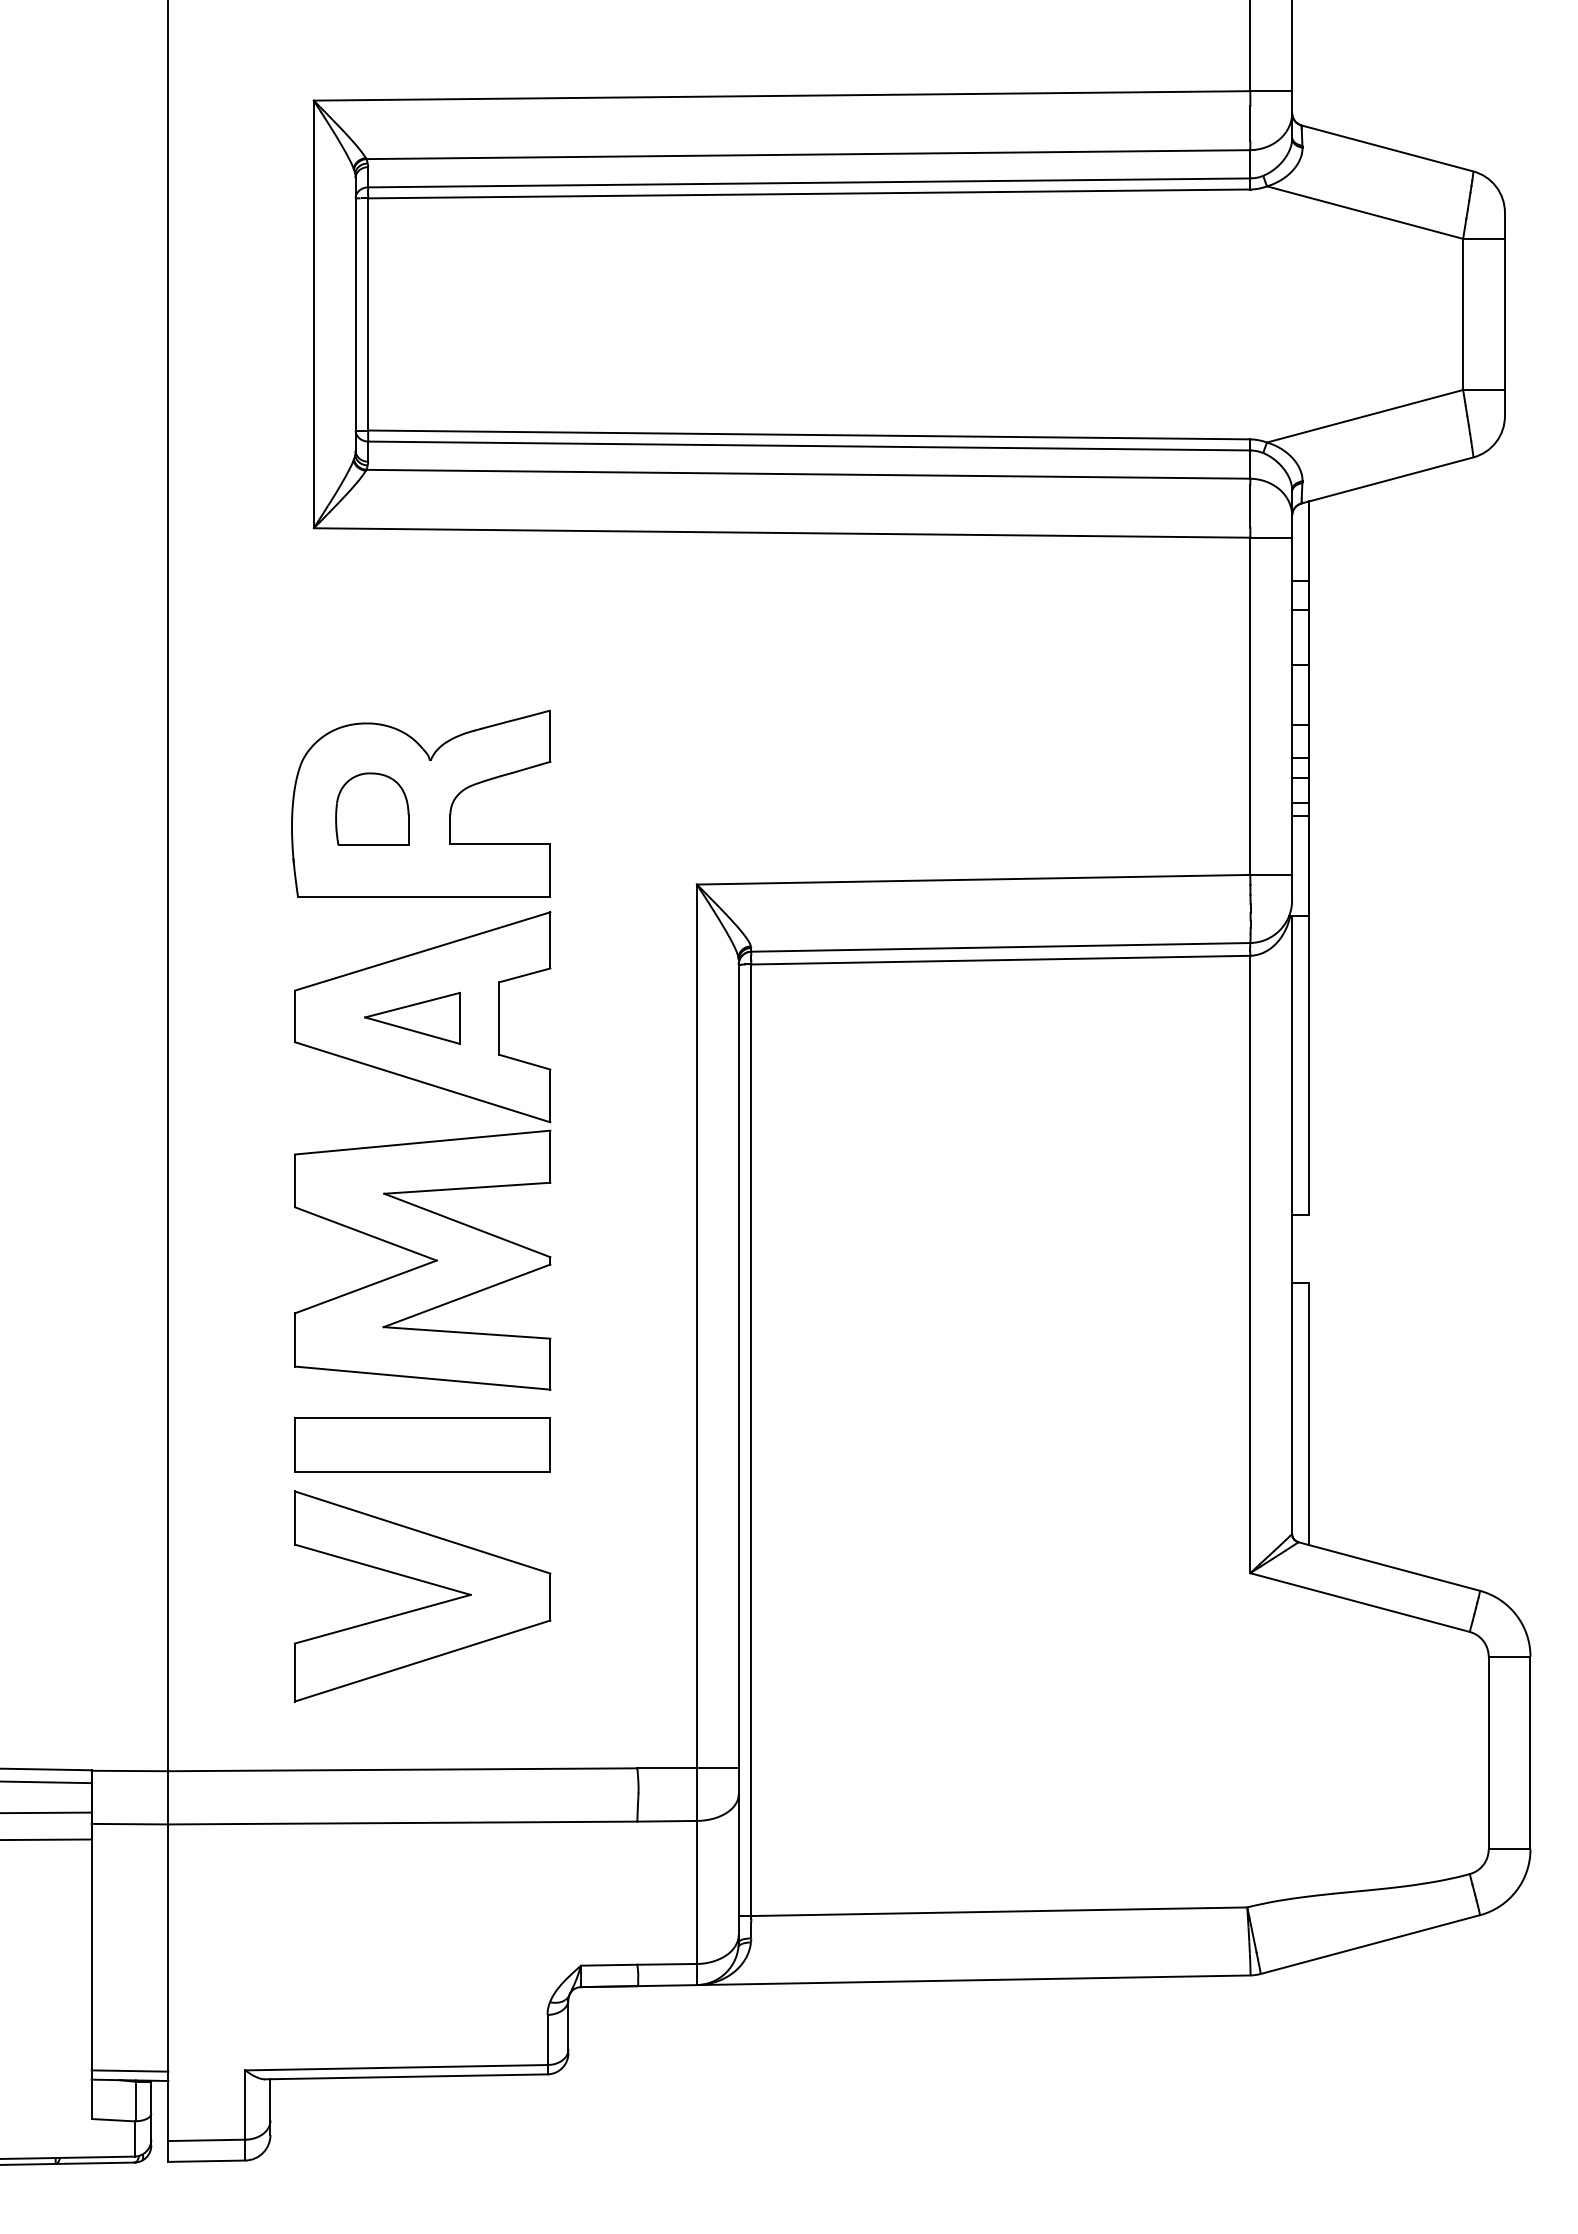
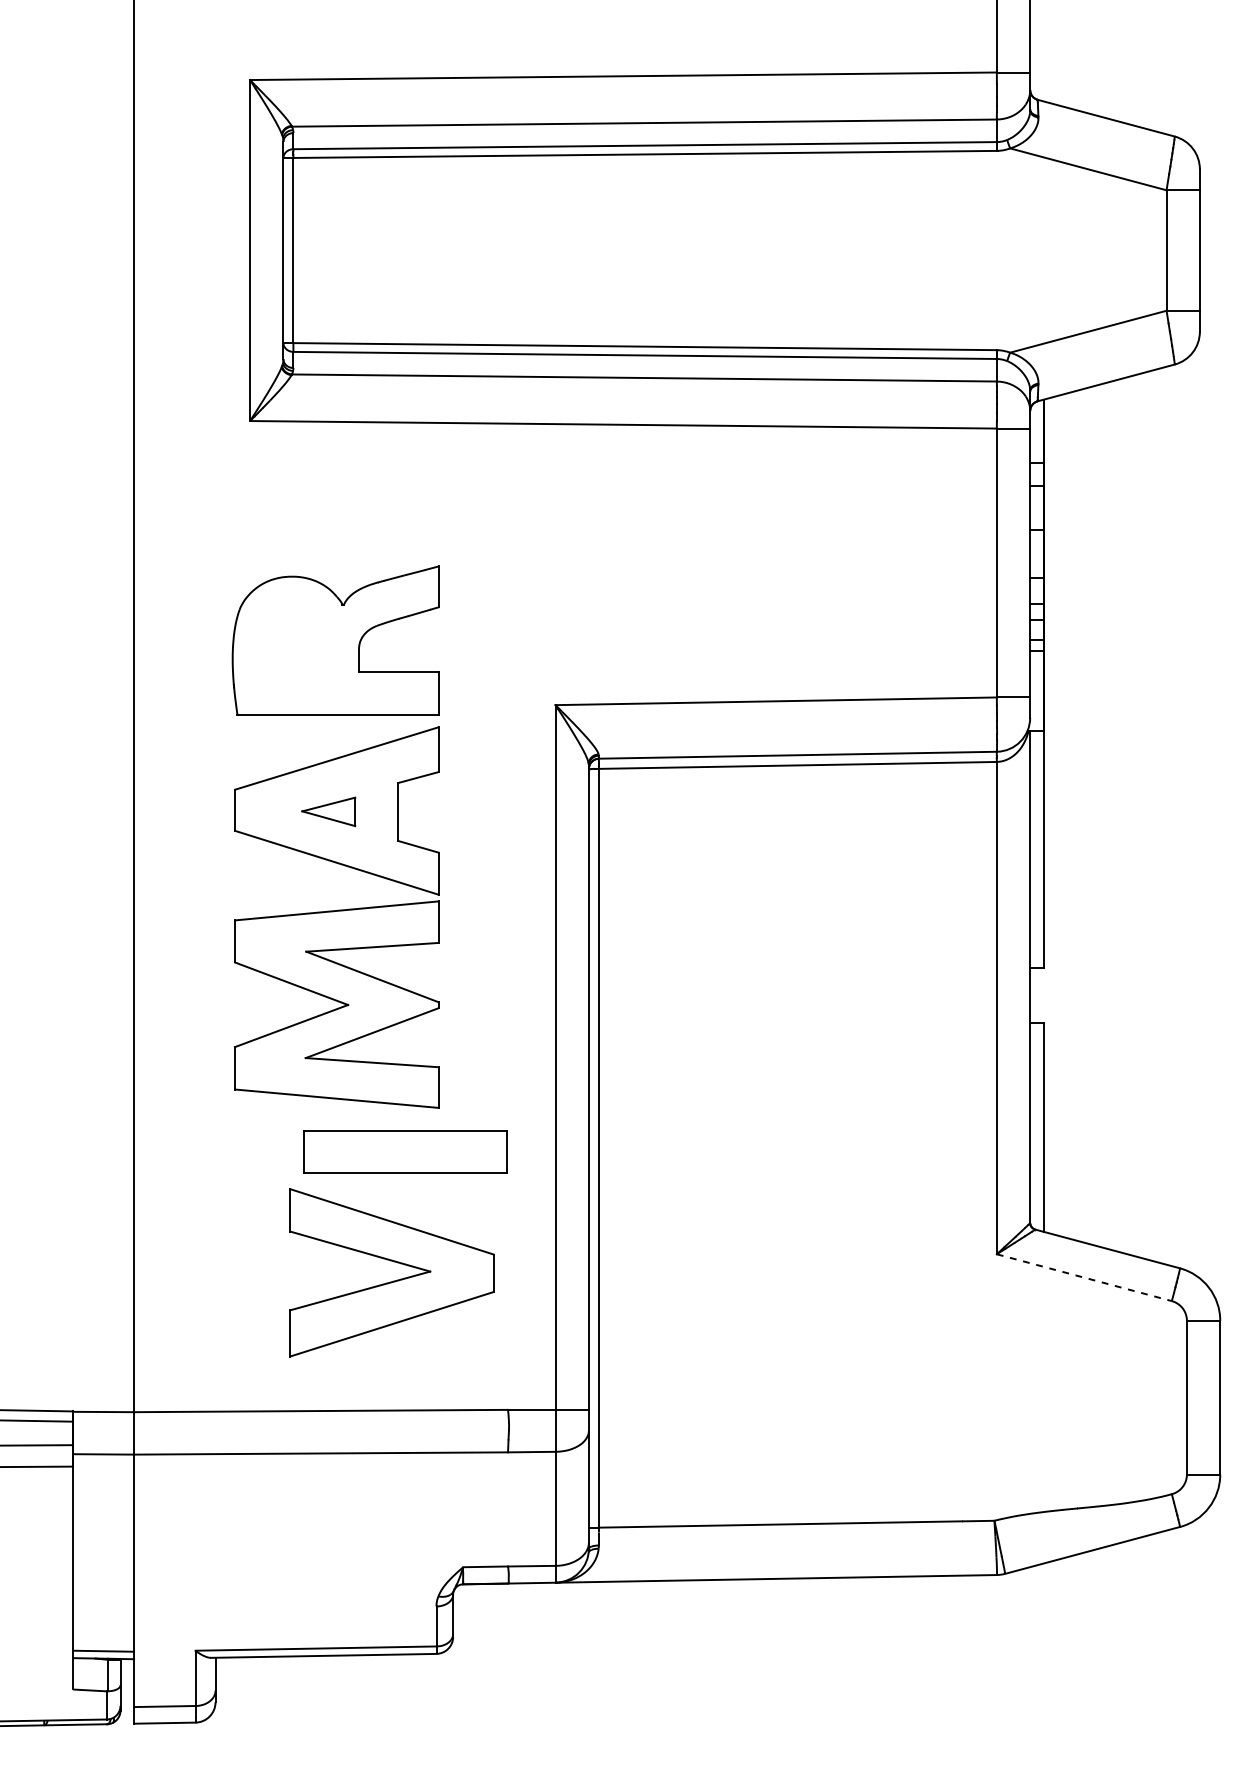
part: (372, 808) -> (296, 644), removed
part: (412, 1018) -> (328, 811), size x0.7
part: (422, 1444) -> (405, 1151), moved
line: (1360, 1602) -> (1084, 1277), solid -> dashed
part: (424, 1606) -> (393, 1280), moved

